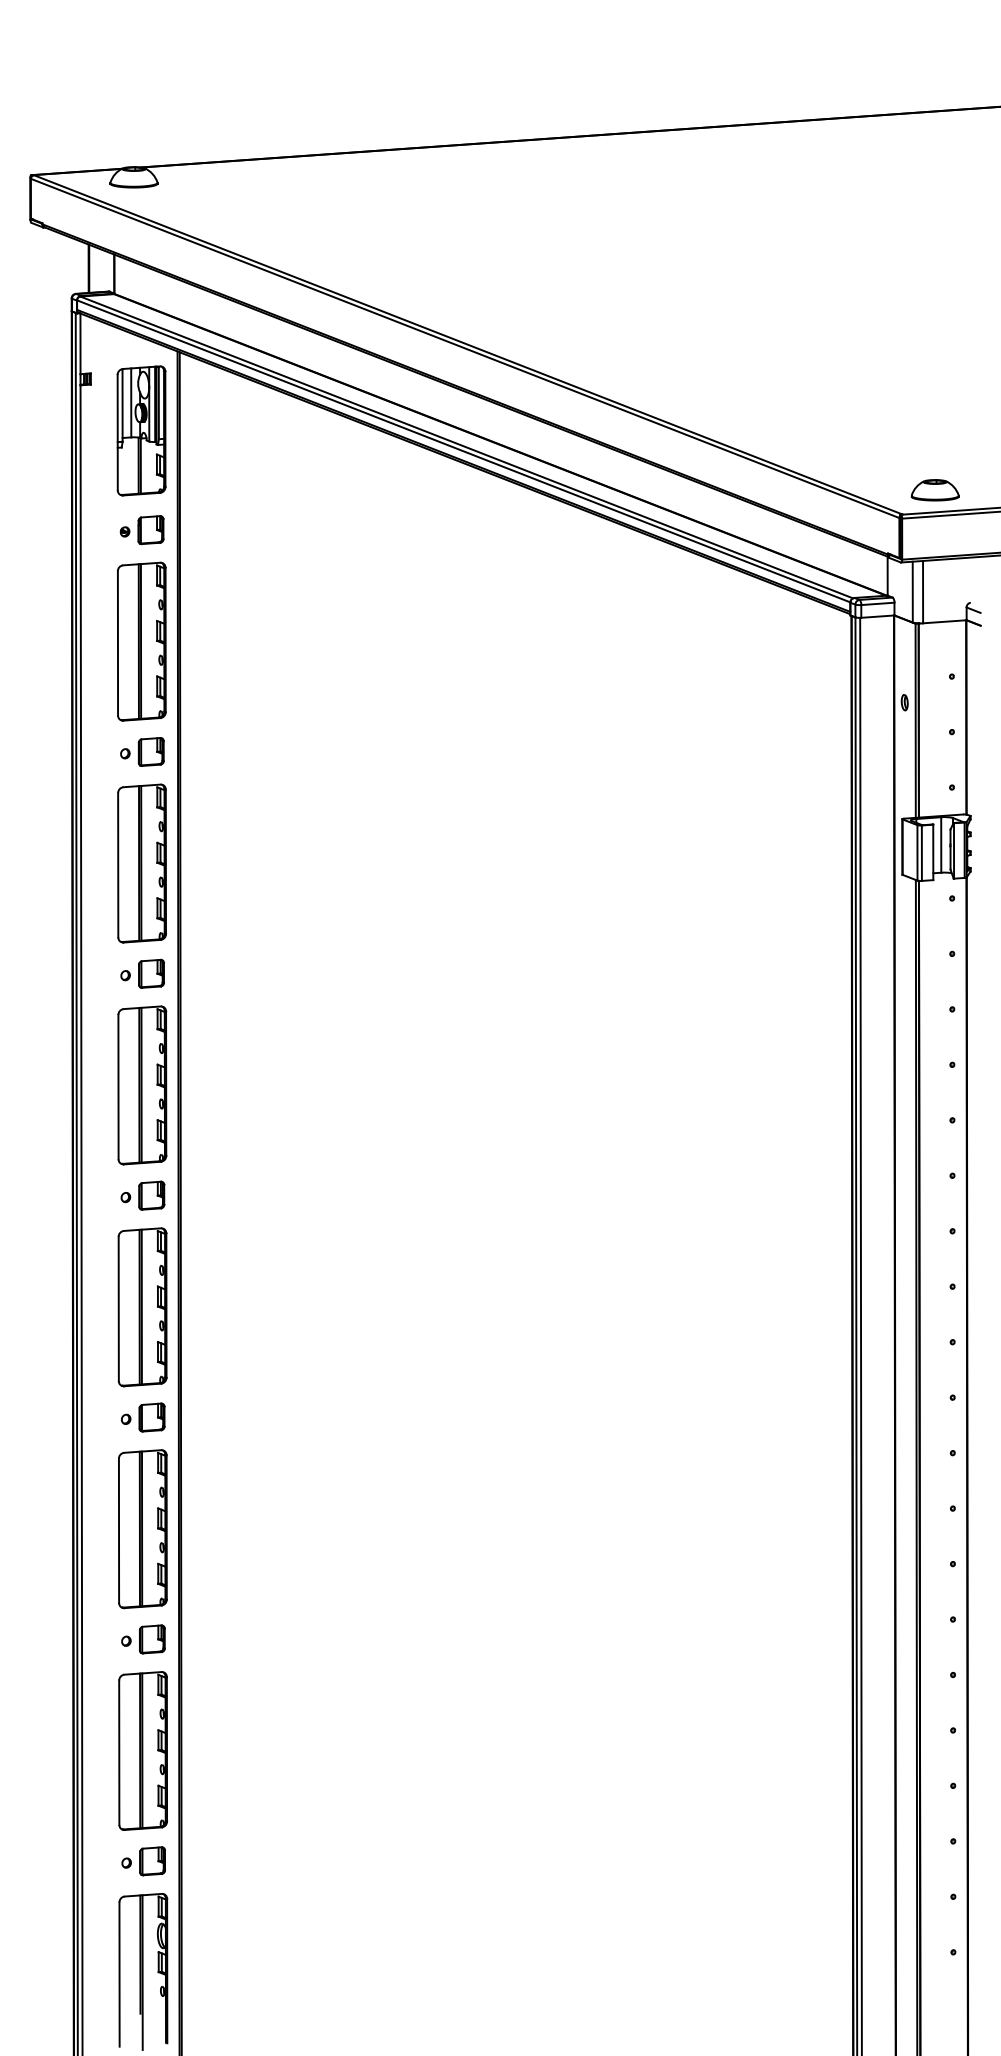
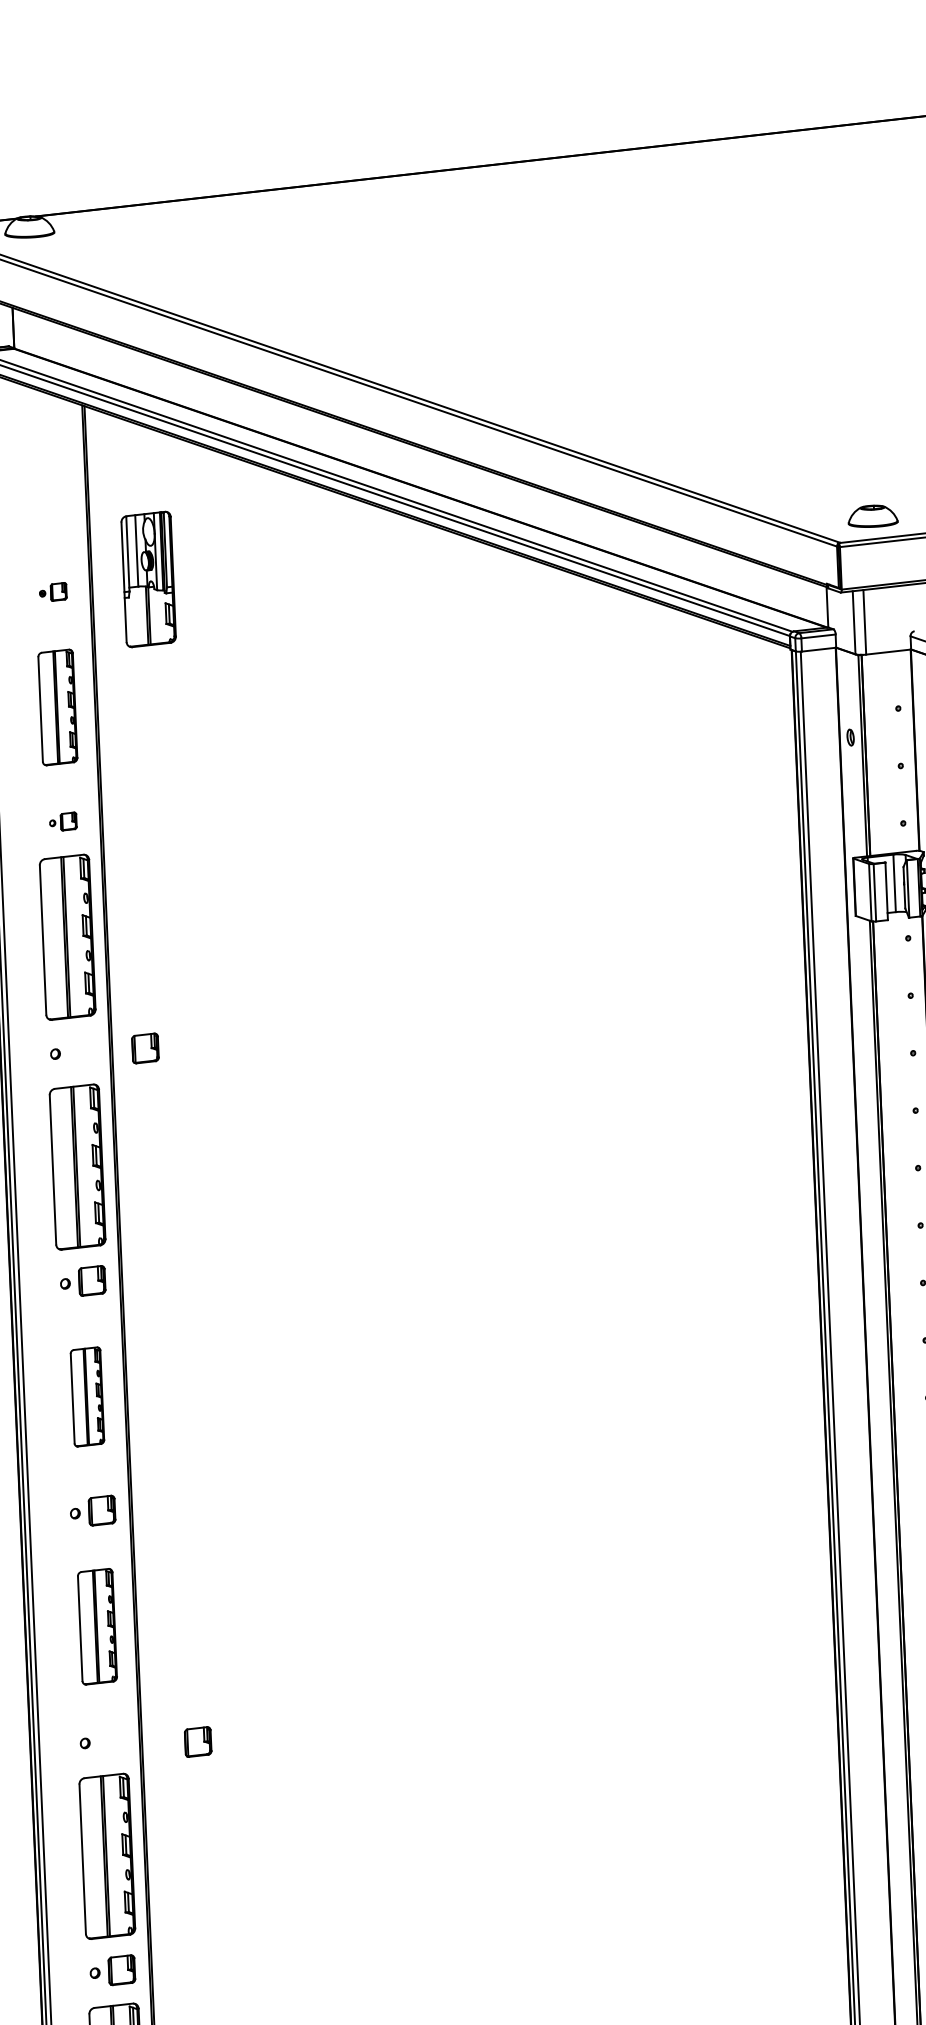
part: (141, 430) -> (148, 579), moved
part: (141, 530) -> (52, 592), size x0.6
part: (141, 641) -> (57, 707), size x0.7
part: (142, 751) -> (63, 821), size x0.6
part: (151, 973) -> (145, 1048), moved
part: (142, 1307) -> (87, 1397), size x0.6
part: (142, 1529) -> (97, 1627), size x0.7
part: (152, 1639) -> (198, 1742), moved

